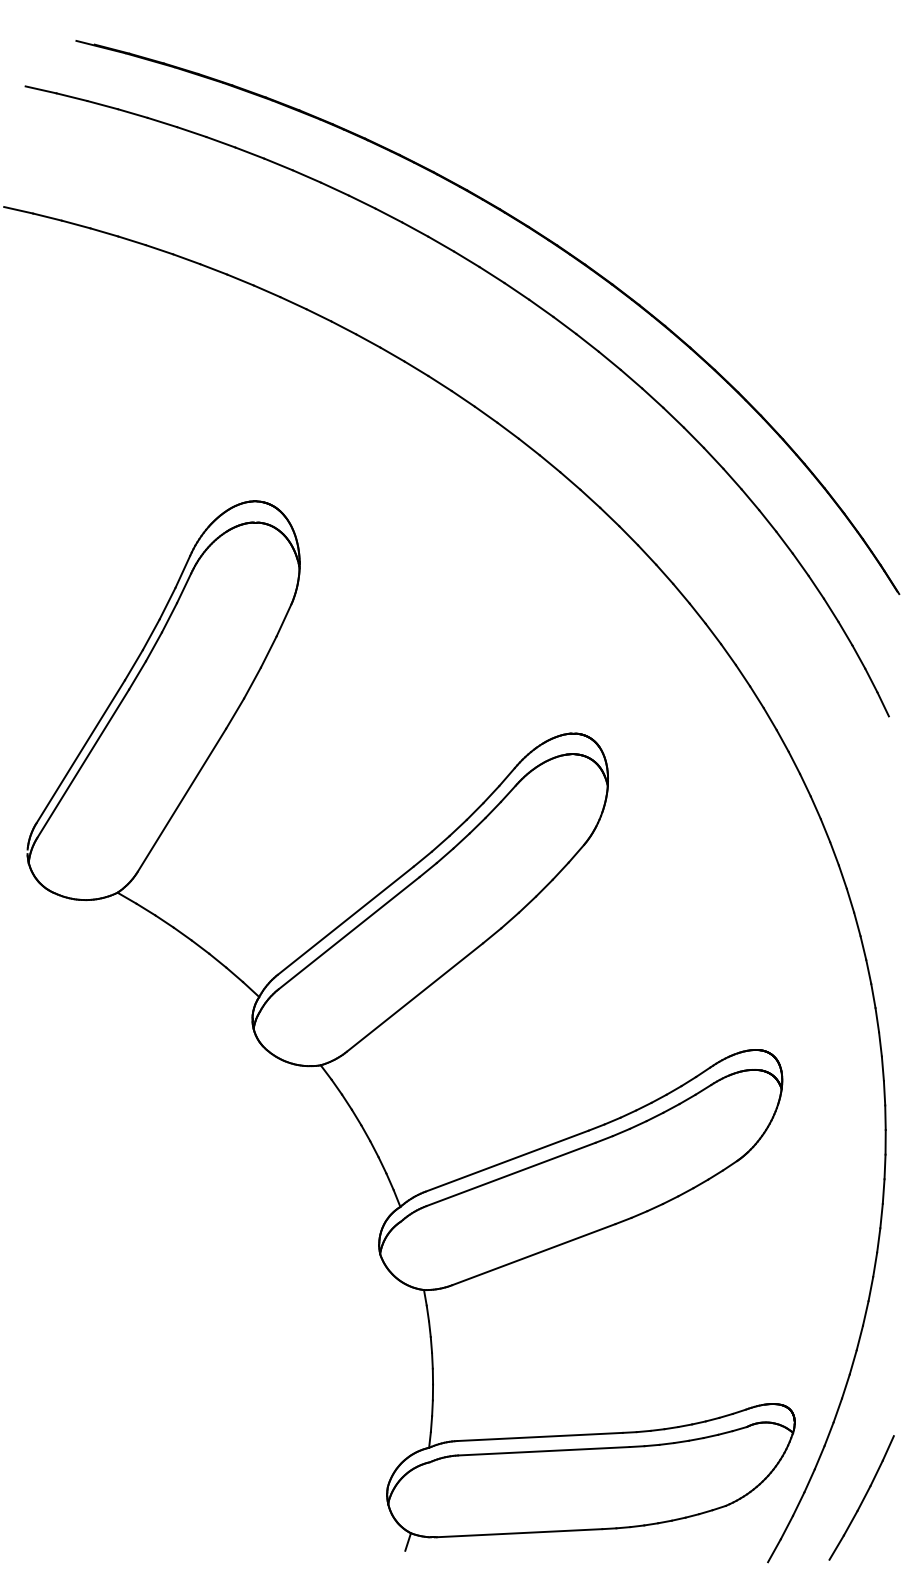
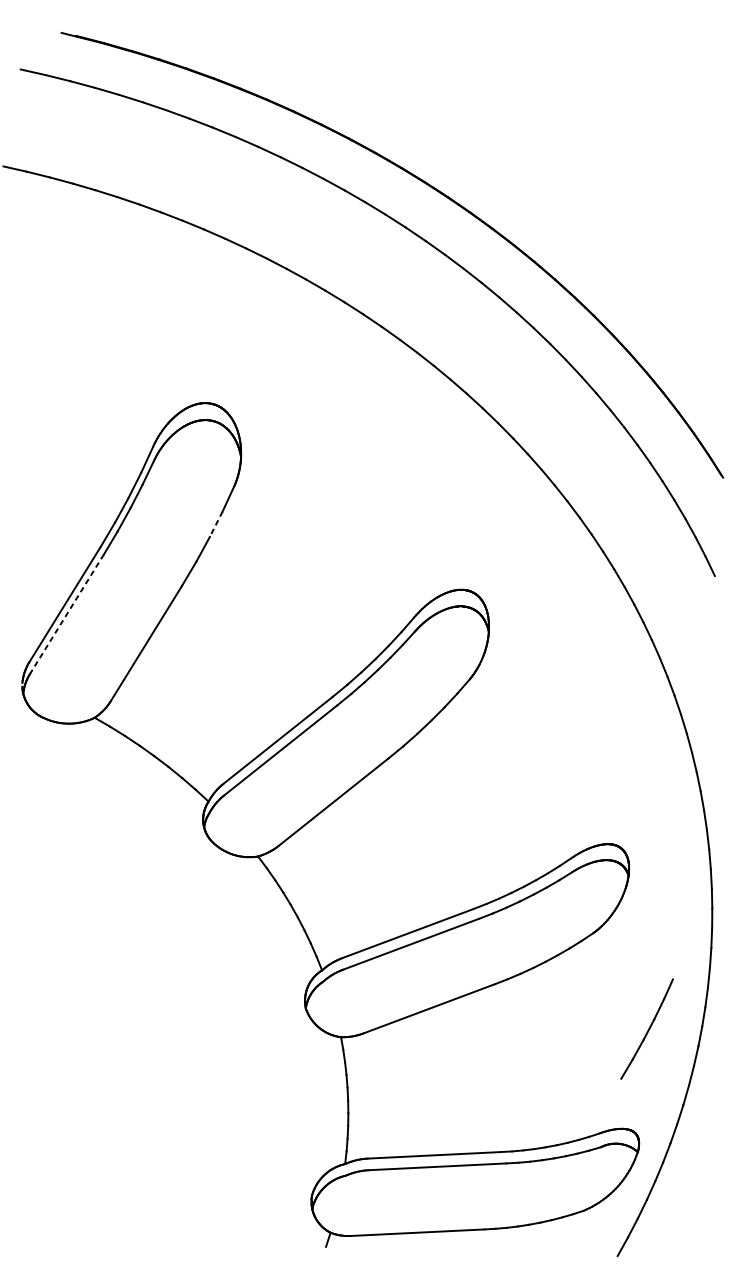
line: (268, 652) -> (216, 524), solid -> dashed
line: (83, 764) -> (67, 614), solid -> dashed
part: (861, 1497) -> (646, 1028), moved

